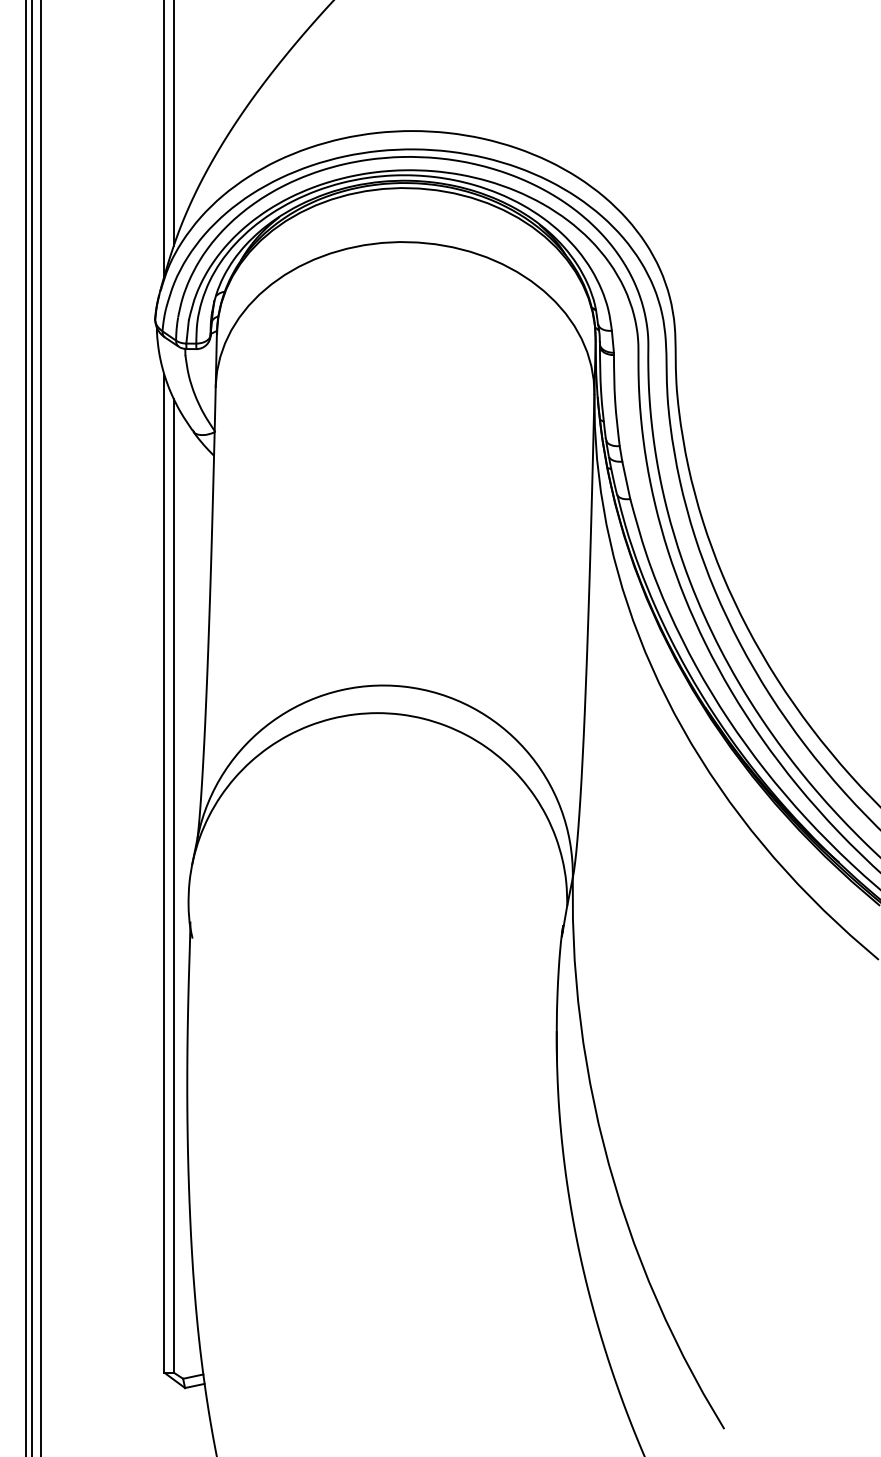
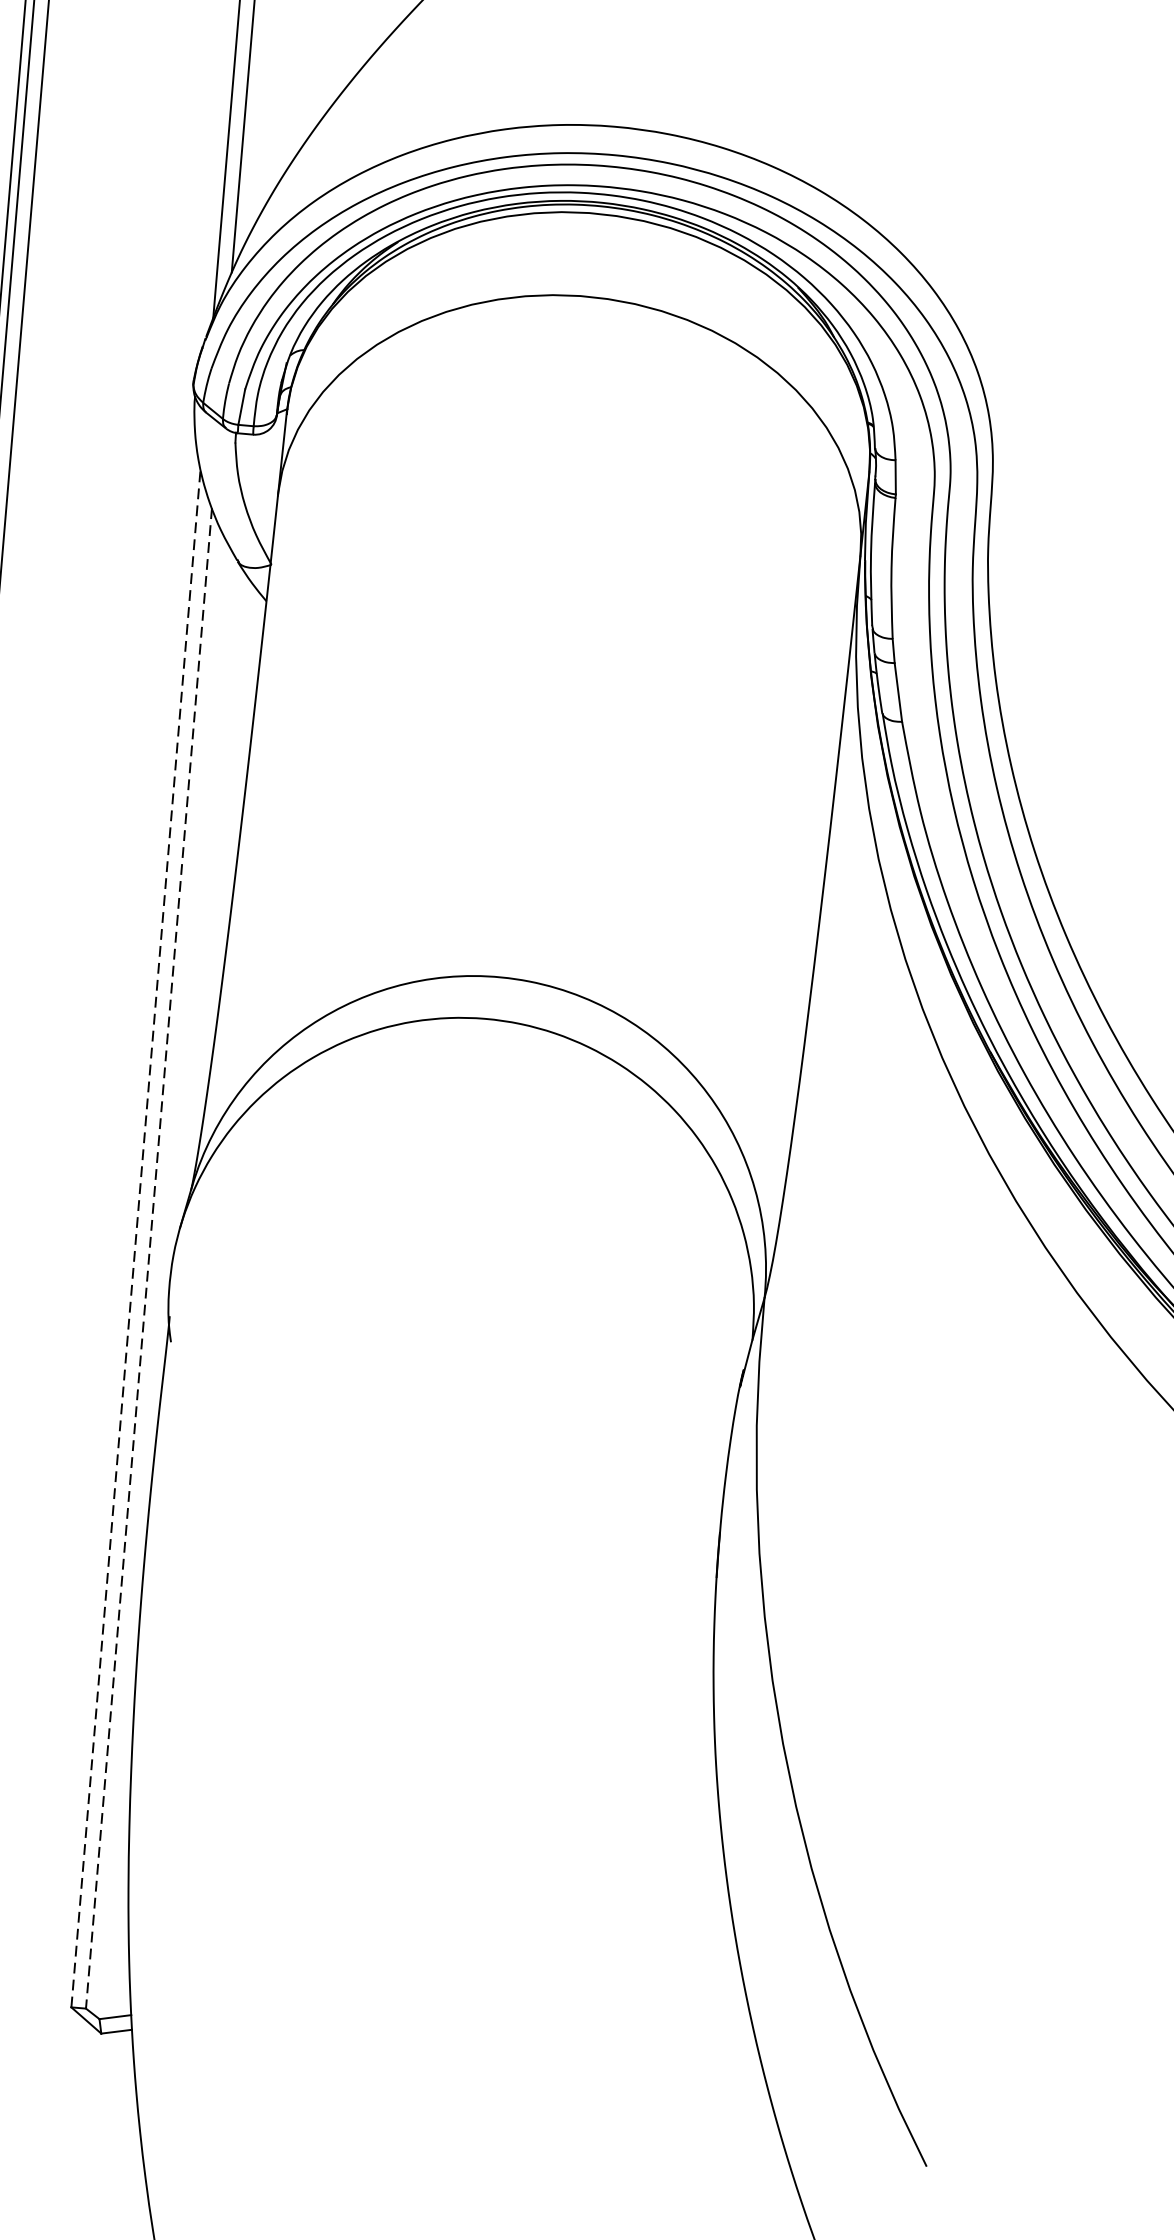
line: (164, 873) -> (136, 1238), solid -> dashed
line: (173, 885) -> (148, 1257), solid -> dashed

